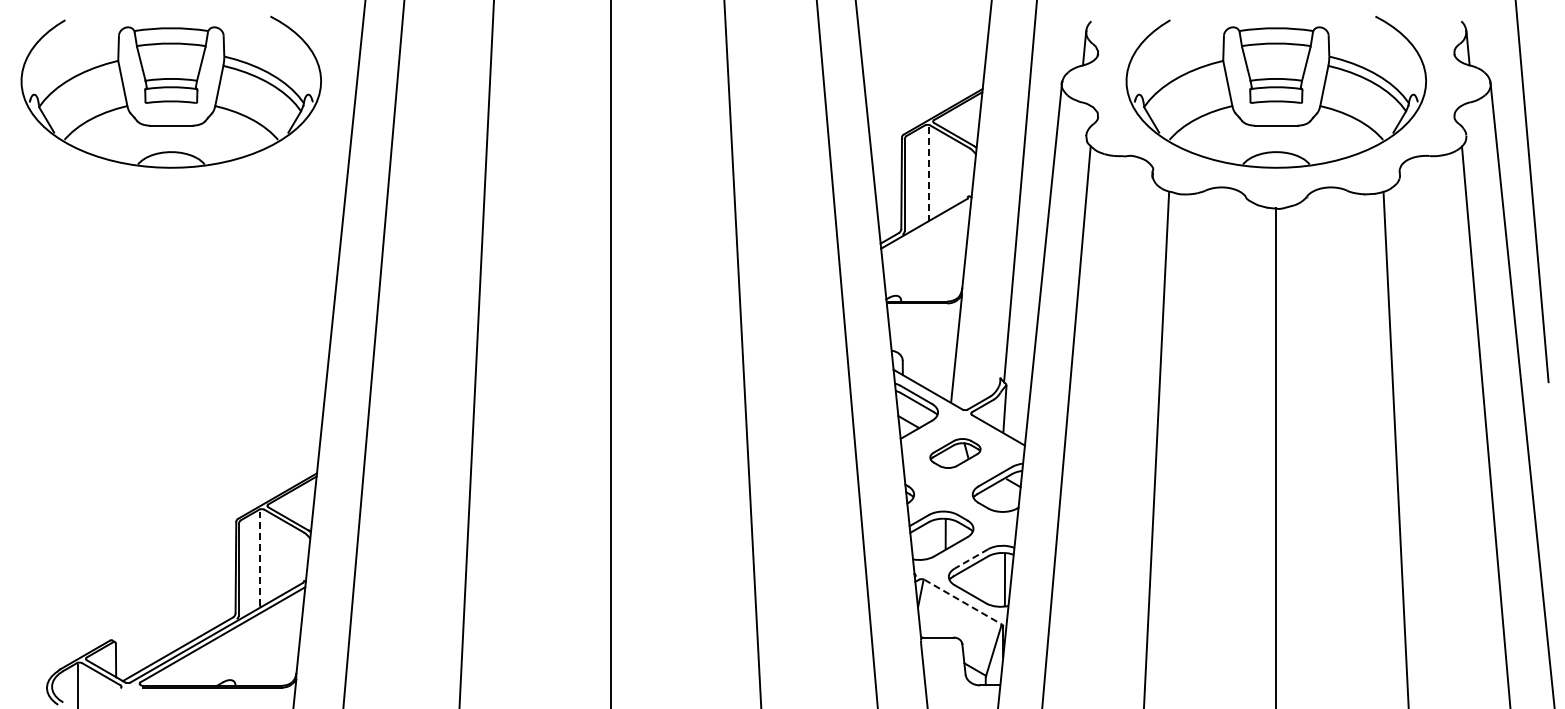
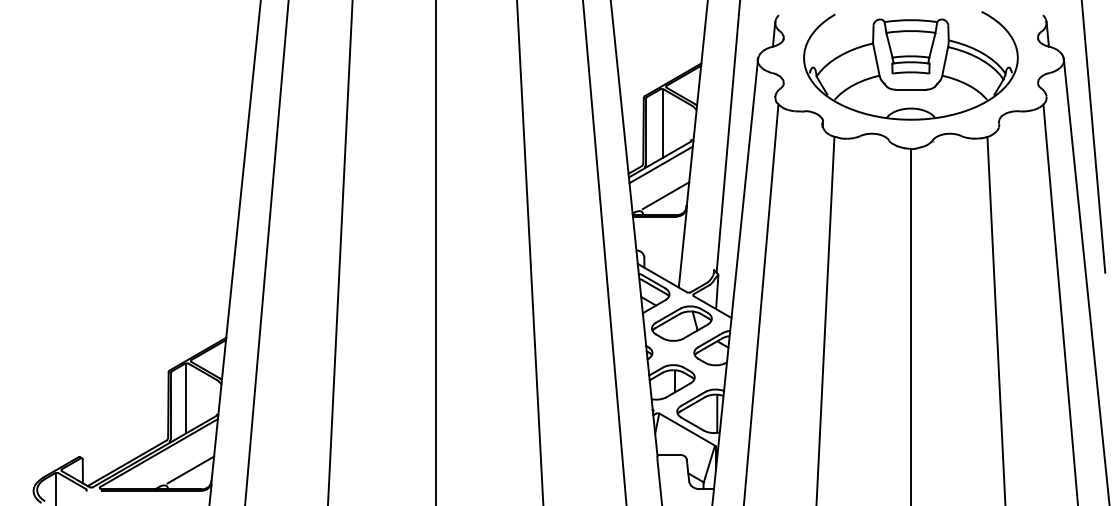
part: (170, 92) -> (121, 66), removed
line: (929, 174) -> (663, 124), dashed -> solid
line: (926, 230) -> (661, 164), added
line: (932, 274) -> (665, 195), added
part: (955, 453) -> (681, 323), size x1.67
line: (260, 558) -> (185, 398), dashed -> solid
line: (971, 559) -> (693, 399), dashed -> solid
line: (963, 602) -> (687, 429), dashed -> solid
line: (266, 658) -> (190, 469), added

